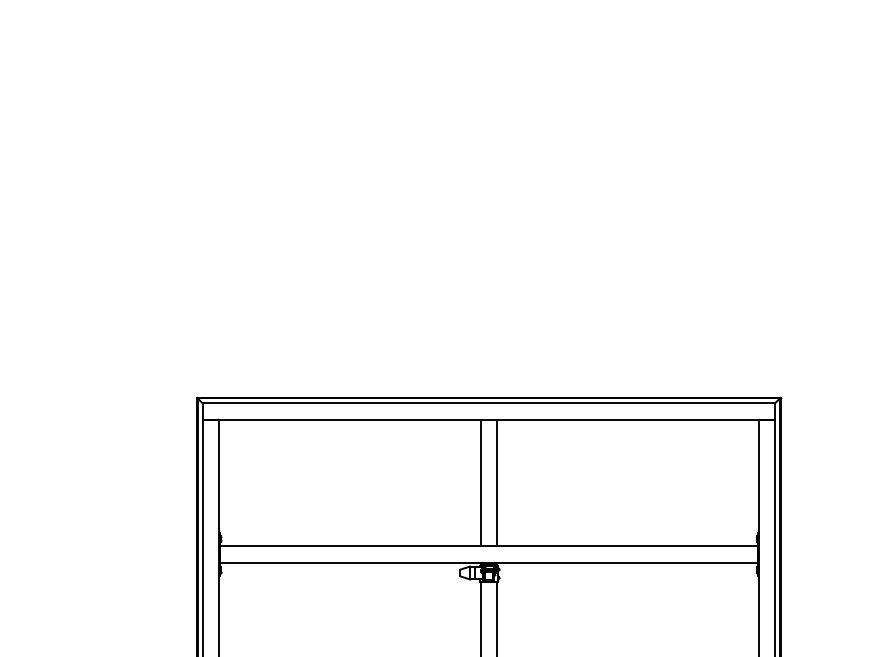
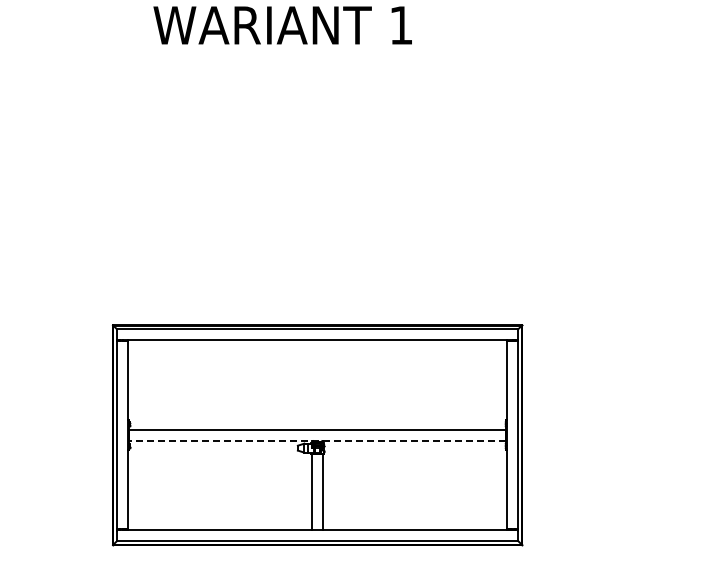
line: (480, 482) -> (311, 384), removed
line: (497, 482) -> (323, 384), removed
line: (488, 562) -> (317, 440), solid -> dashed

